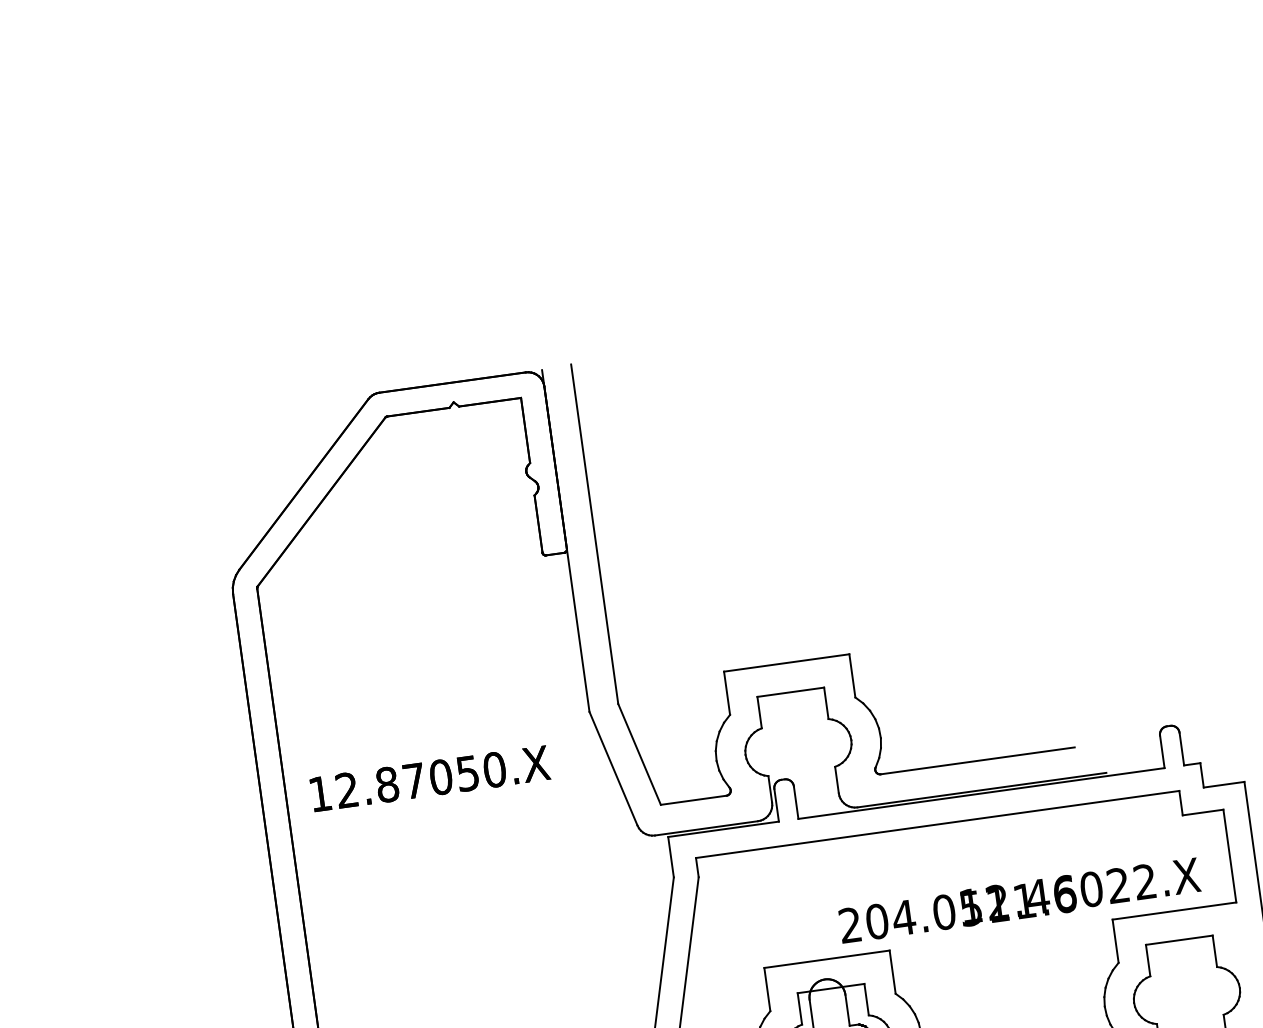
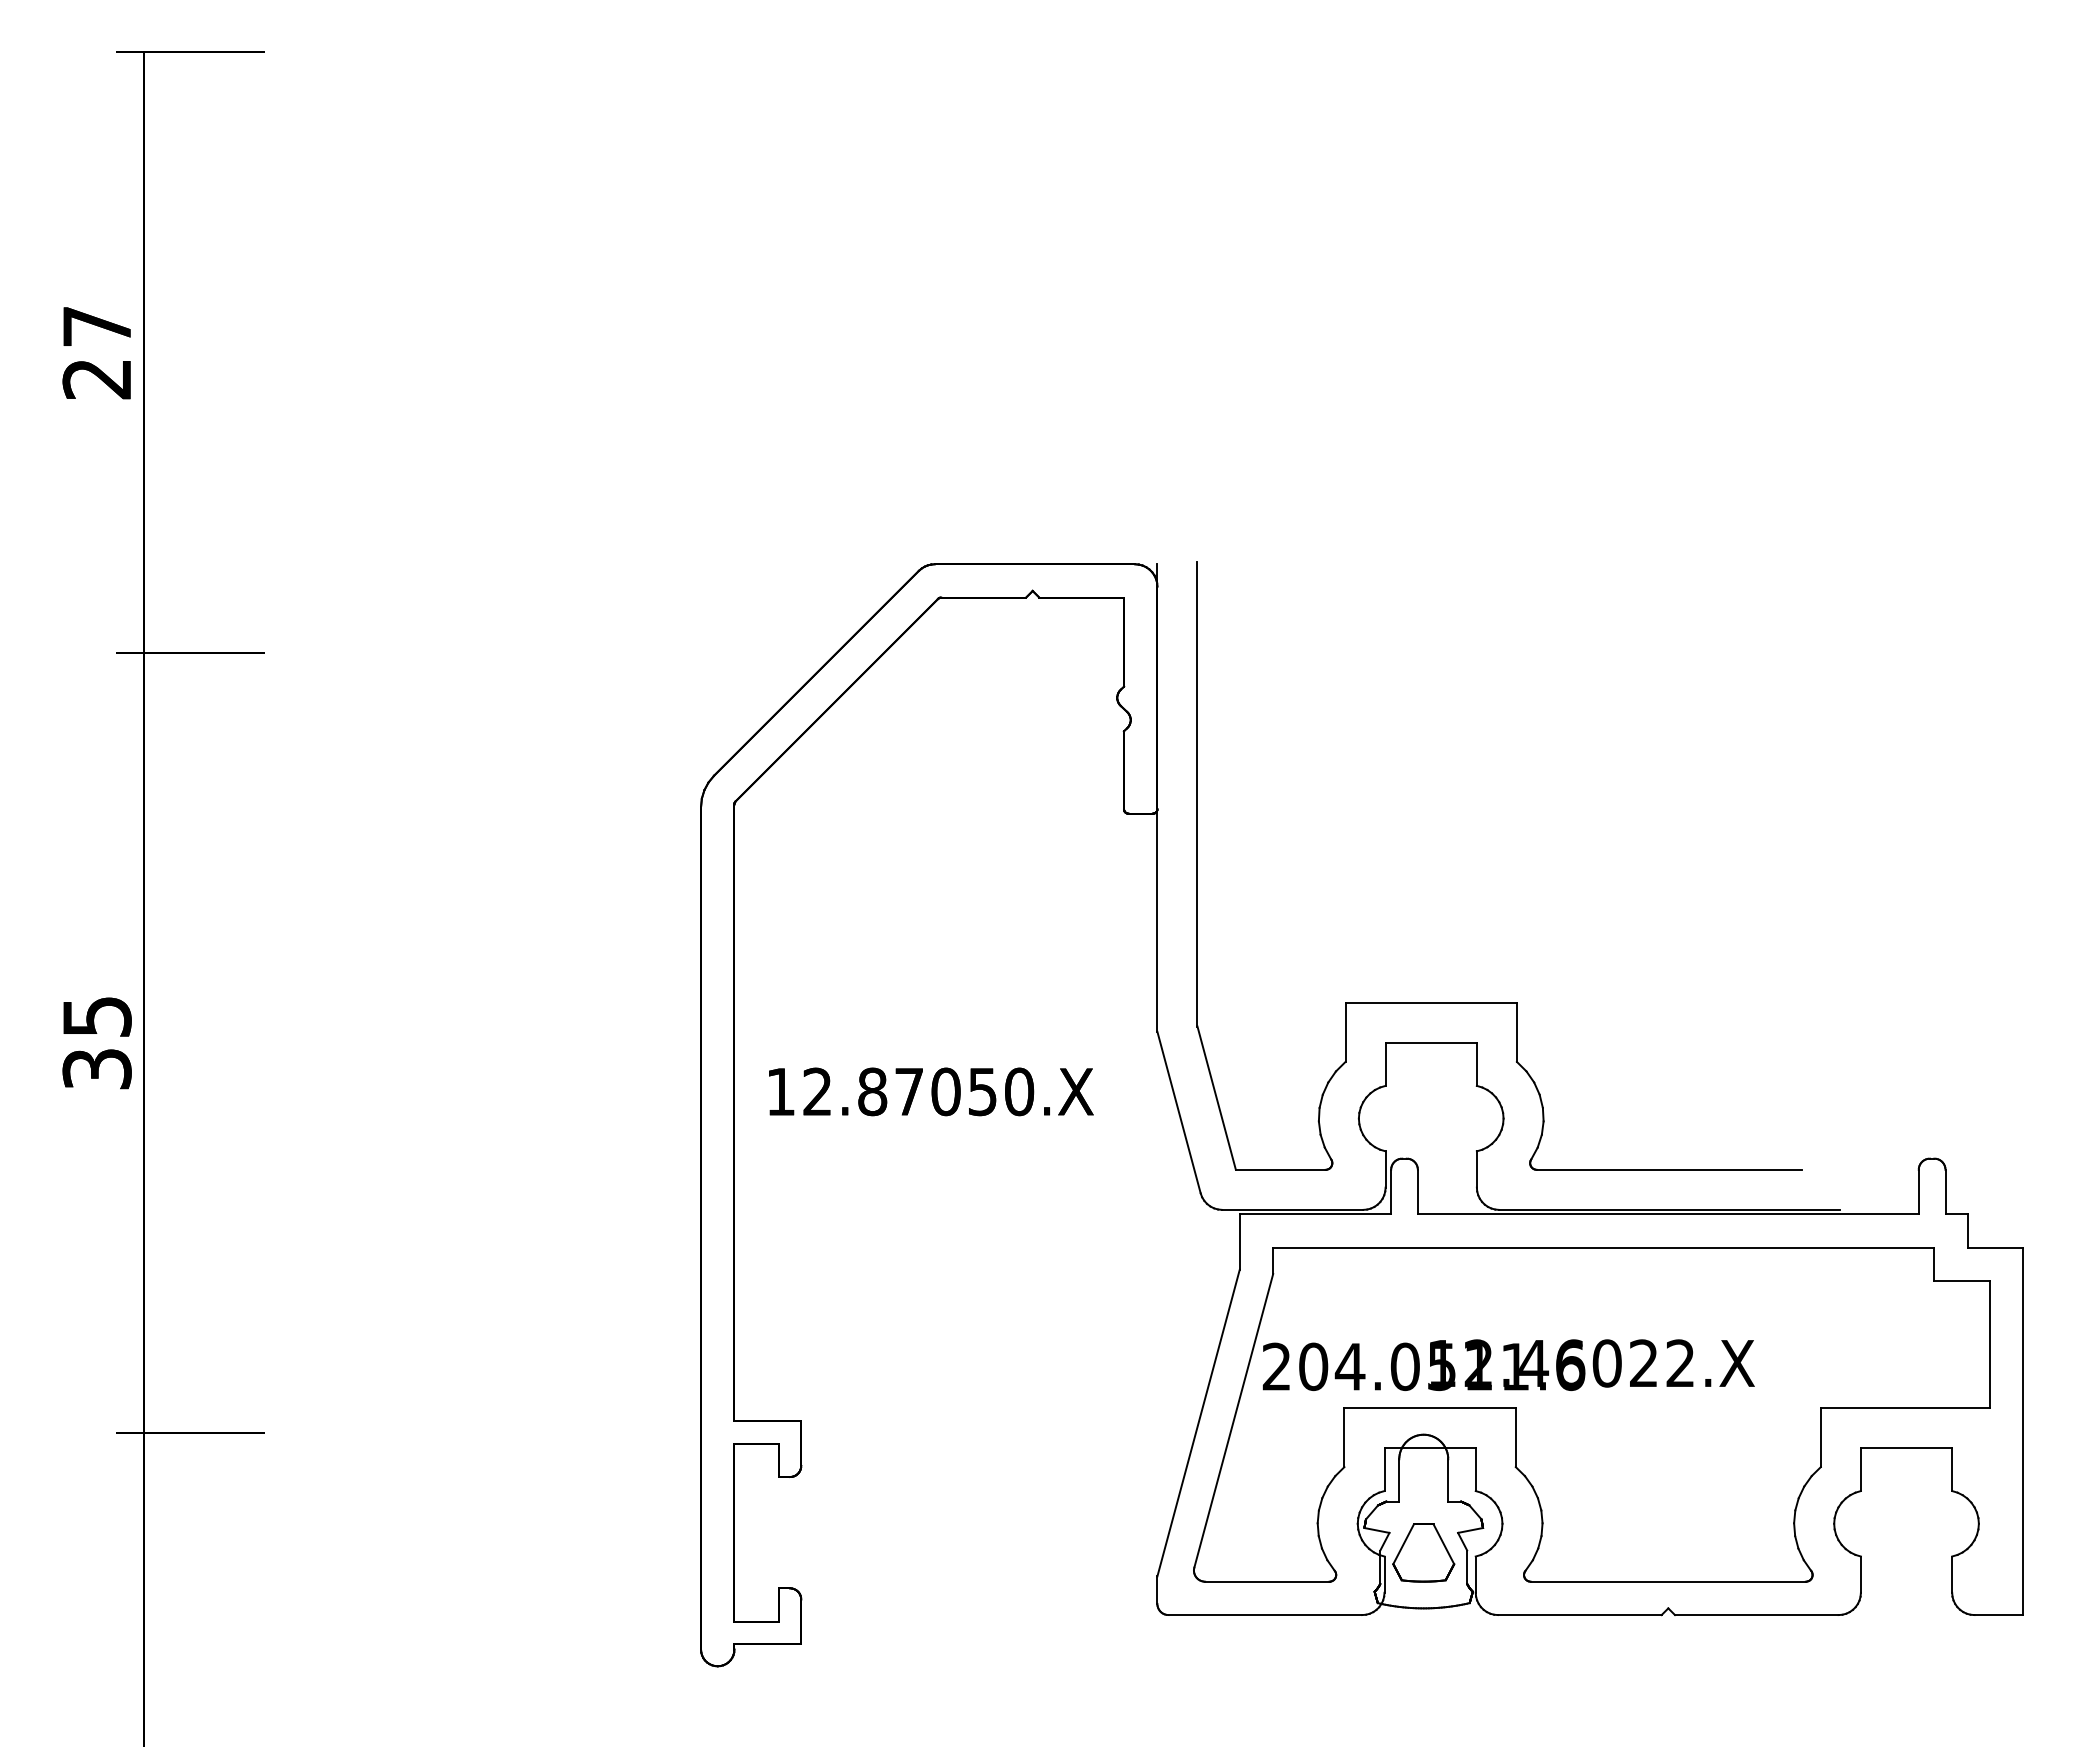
text: (1019, 900) -> (1508, 1364), moved

